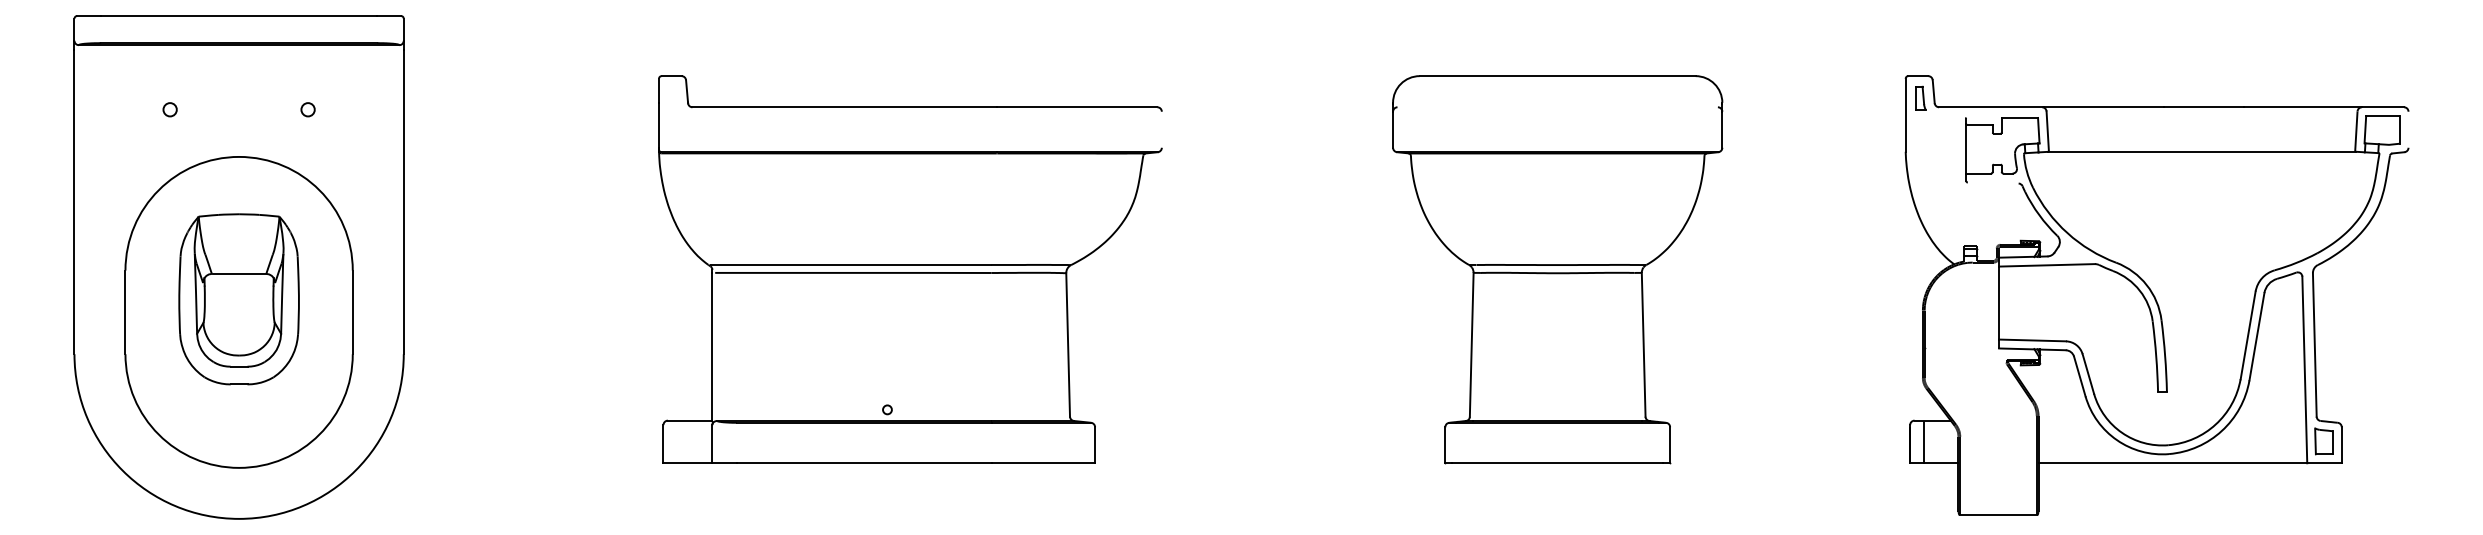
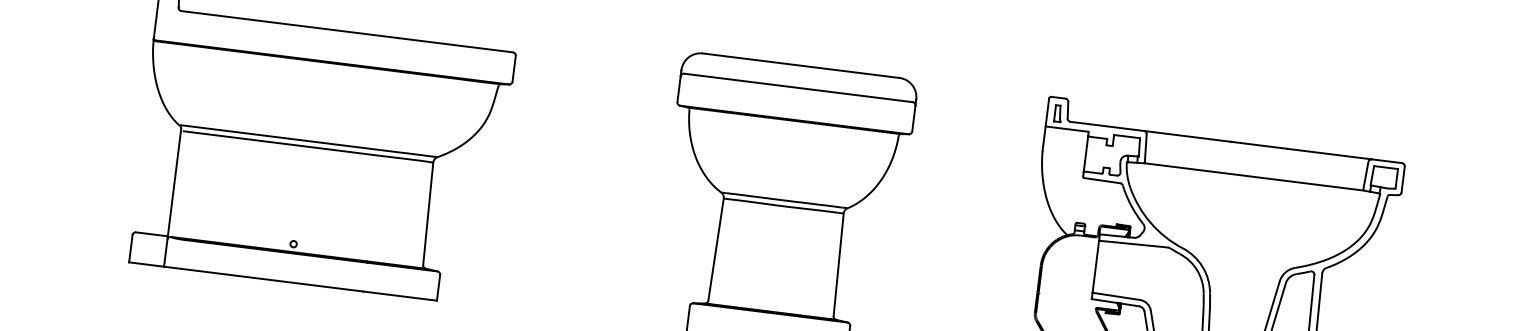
line: (1557, 107) -> (798, 88), added
line: (1935, 117) -> (1066, 128), added
line: (1161, 129) -> (513, 68), added
line: (2408, 129) -> (1403, 179), added
line: (1992, 182) -> (1101, 180), added

